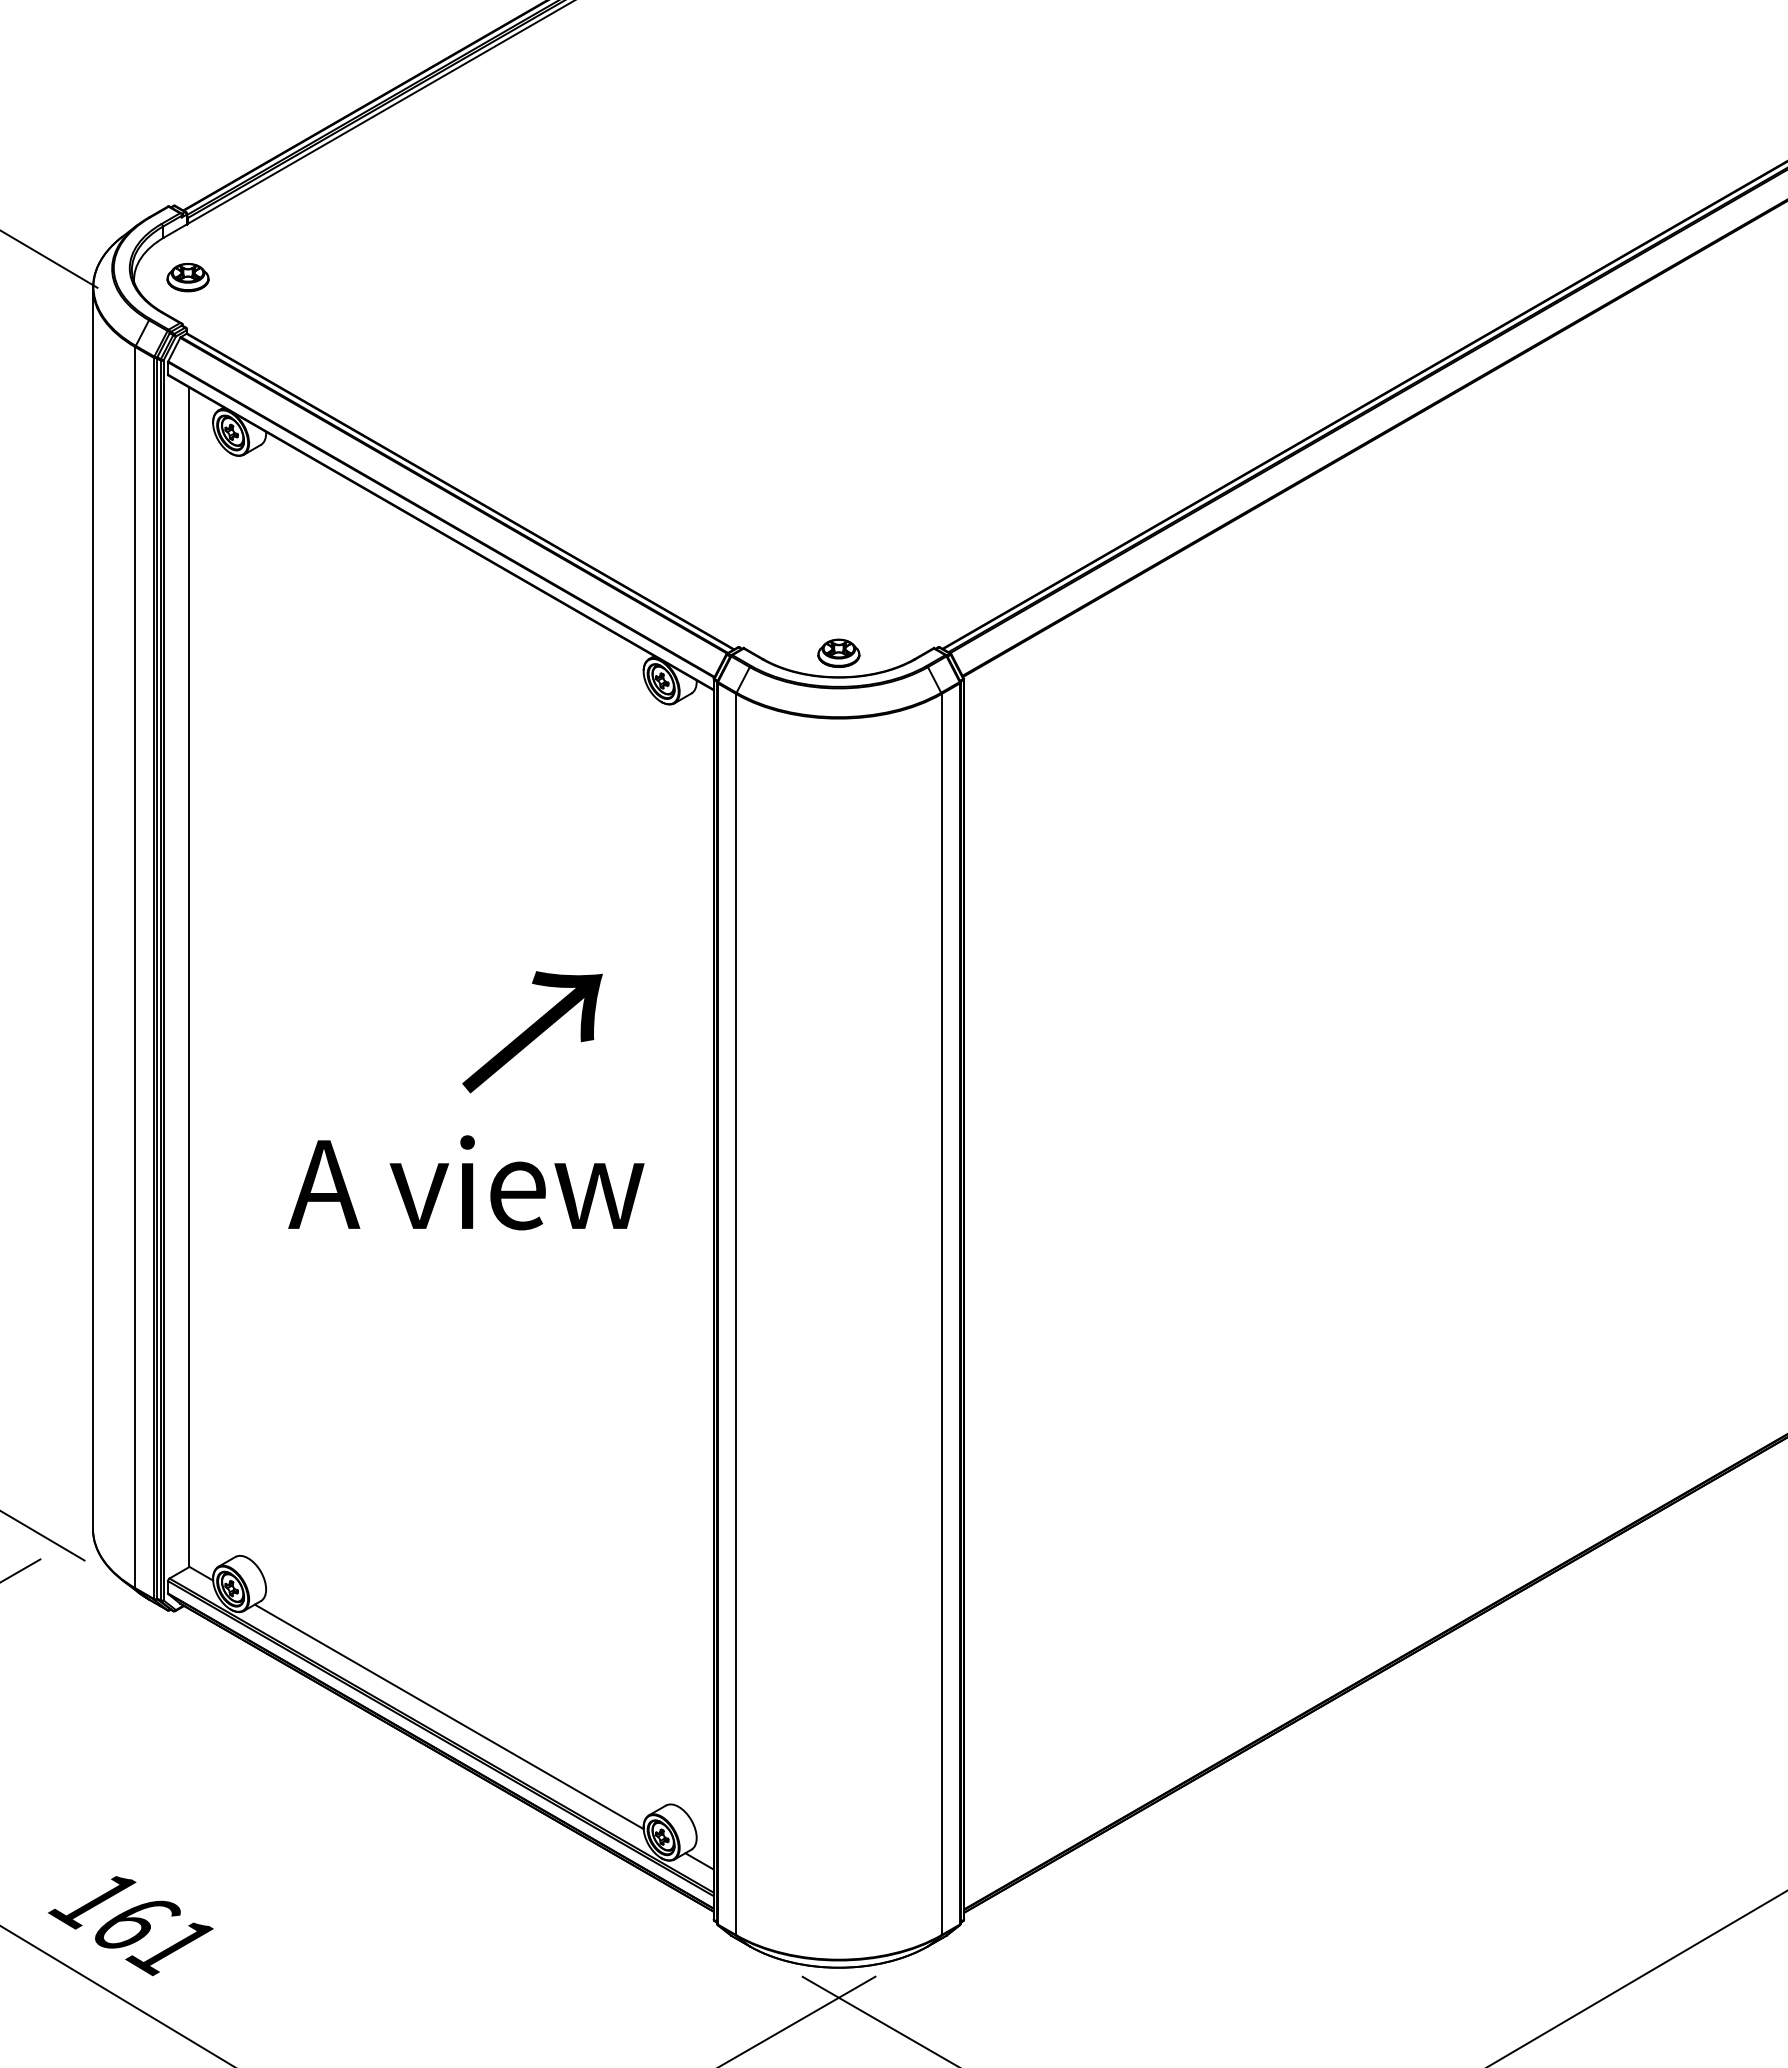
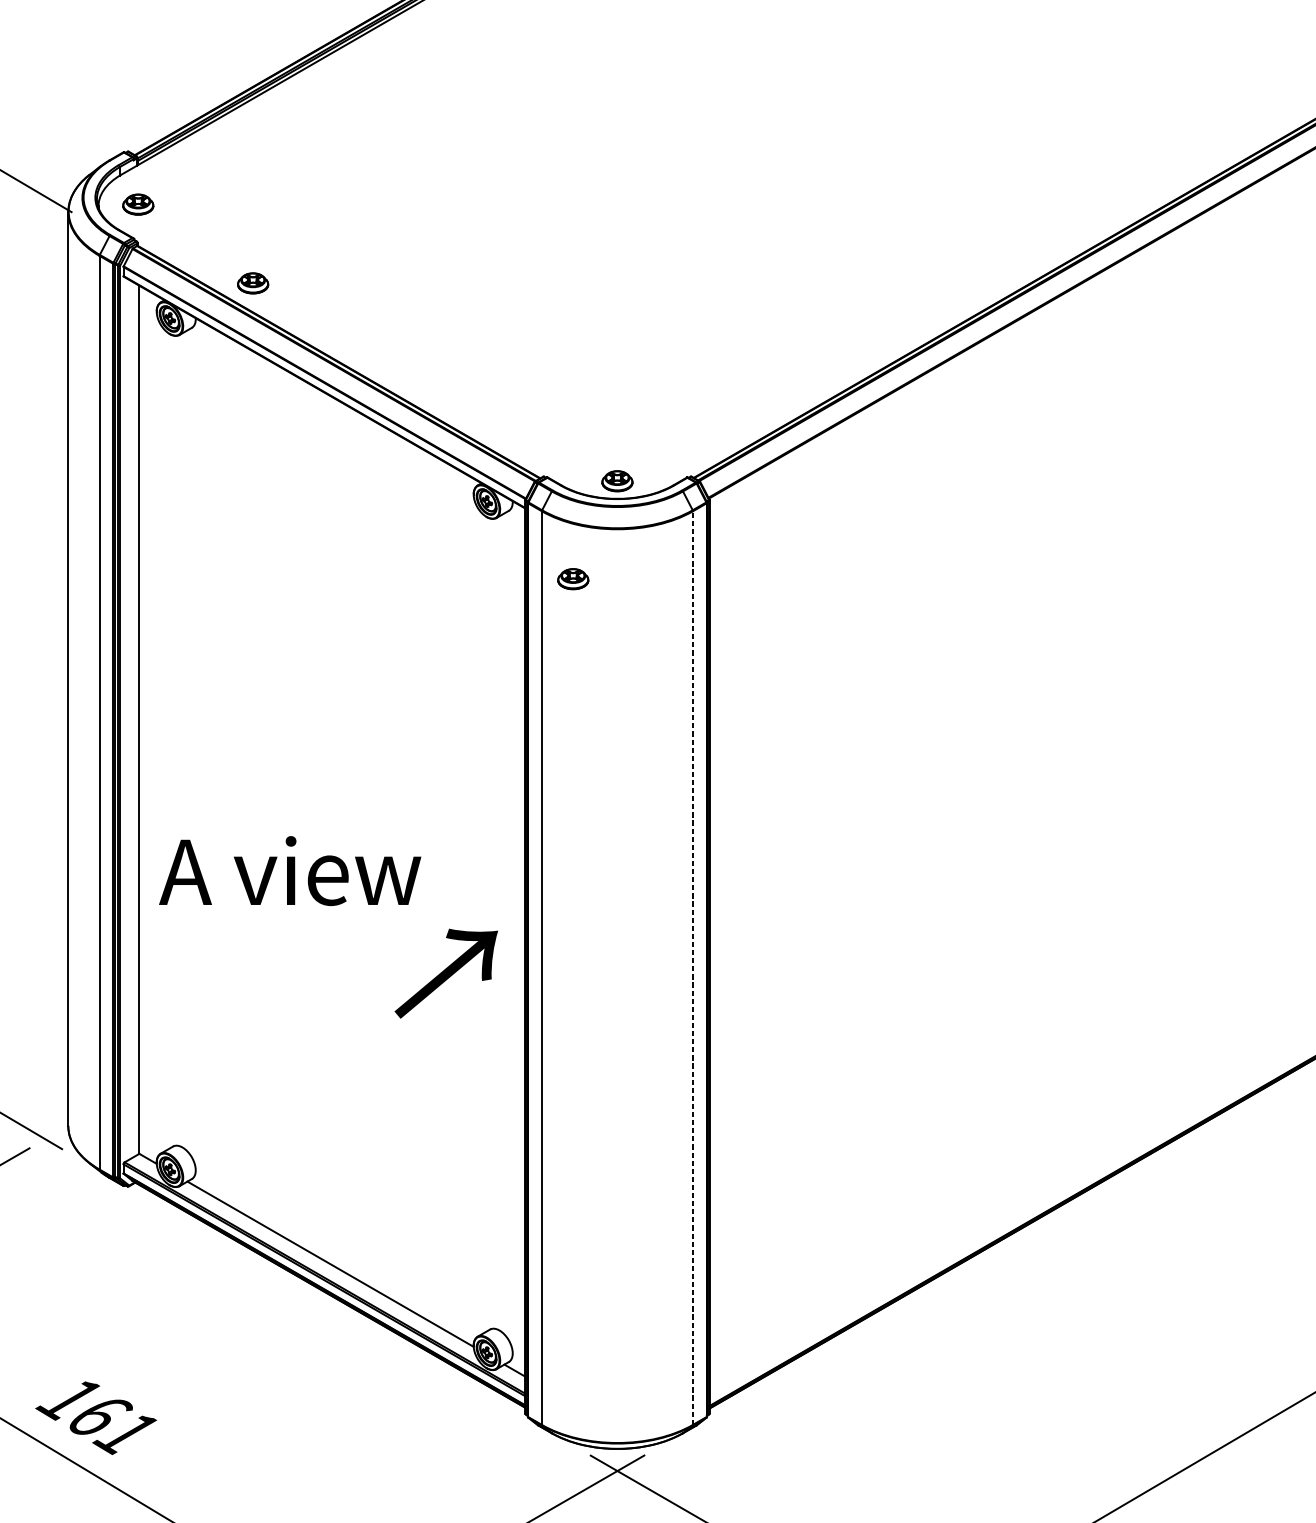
part: (343, 384) -> (252, 283), added
part: (778, 785) -> (572, 578), added
text: (532, 1032) -> (446, 973), moved
text: (466, 1182) -> (290, 870), moved
line: (941, 1314) -> (692, 968), solid -> dashed

